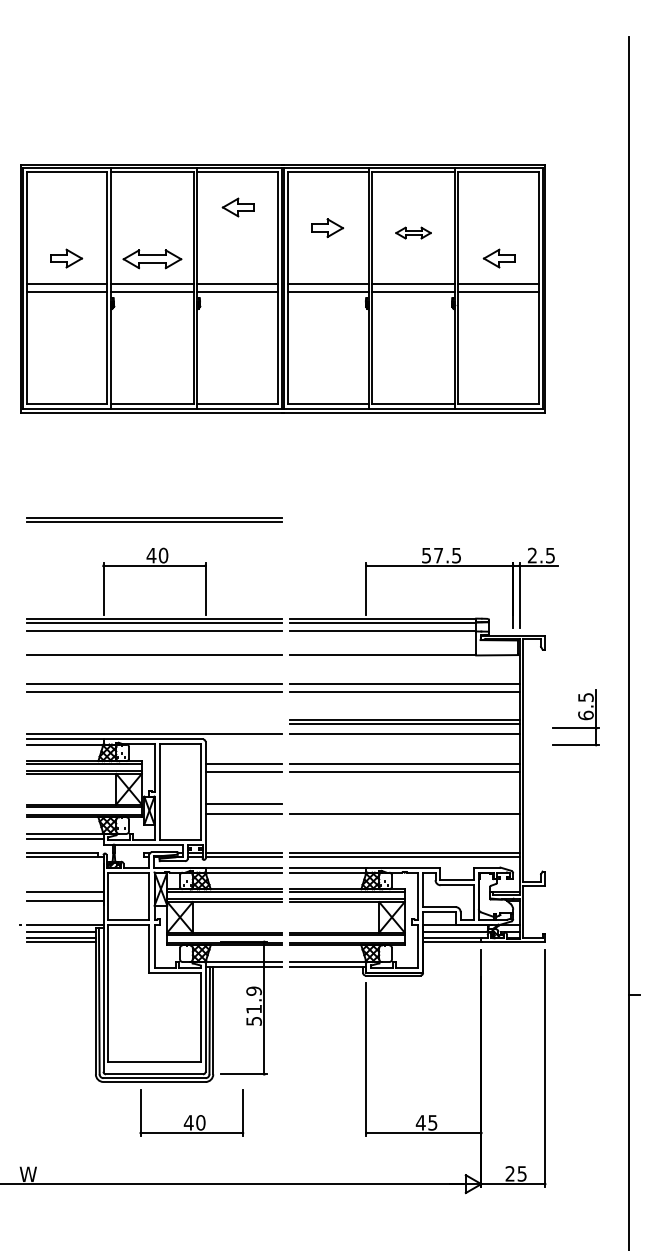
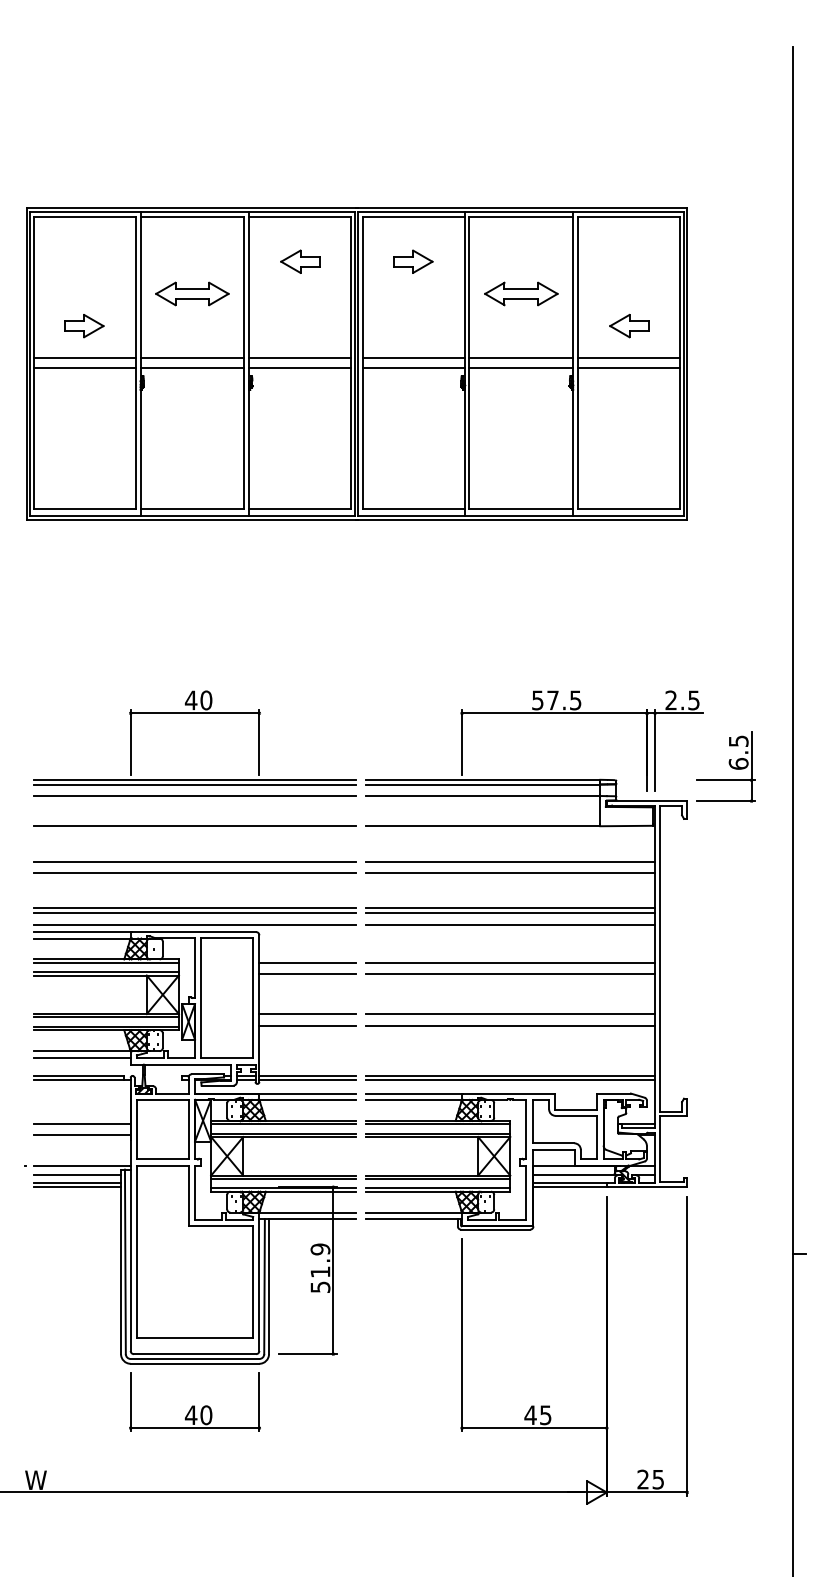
part: (327, 227) -> (413, 261), moved
part: (413, 232) -> (521, 293), size x1.67
part: (152, 258) -> (192, 293), moved
part: (154, 519) -> (194, 910), moved
part: (575, 717) -> (725, 766), moved
line: (404, 804) -> (510, 1013), added
part: (191, 1111) -> (194, 1401), moved

